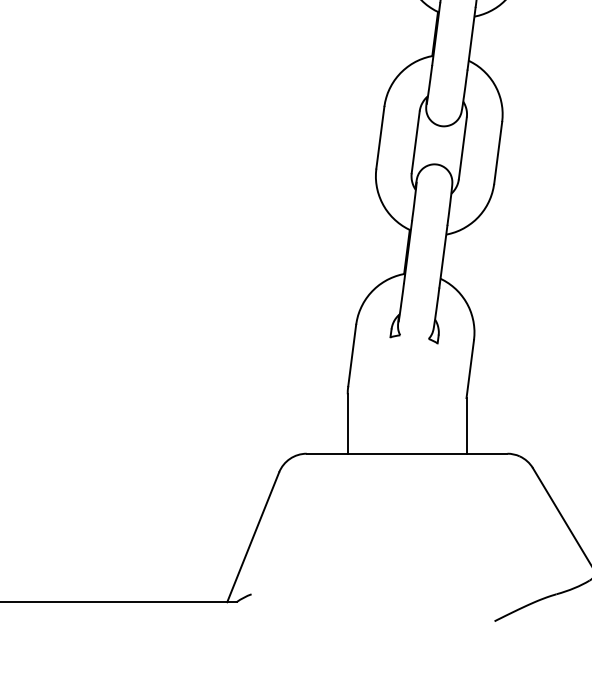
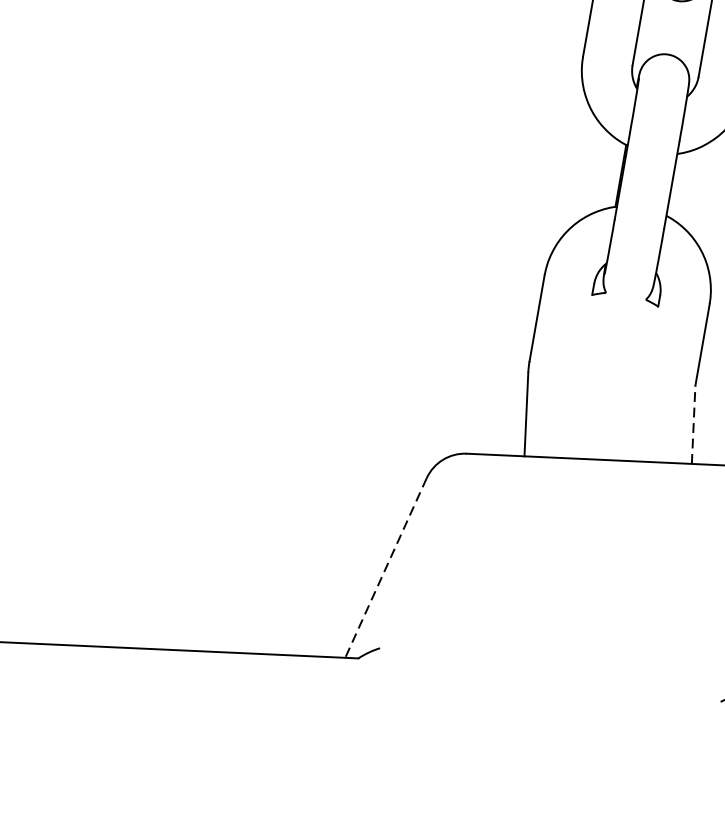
line: (466, 425) -> (693, 424), solid -> dashed
line: (253, 537) -> (386, 568), solid -> dashed

